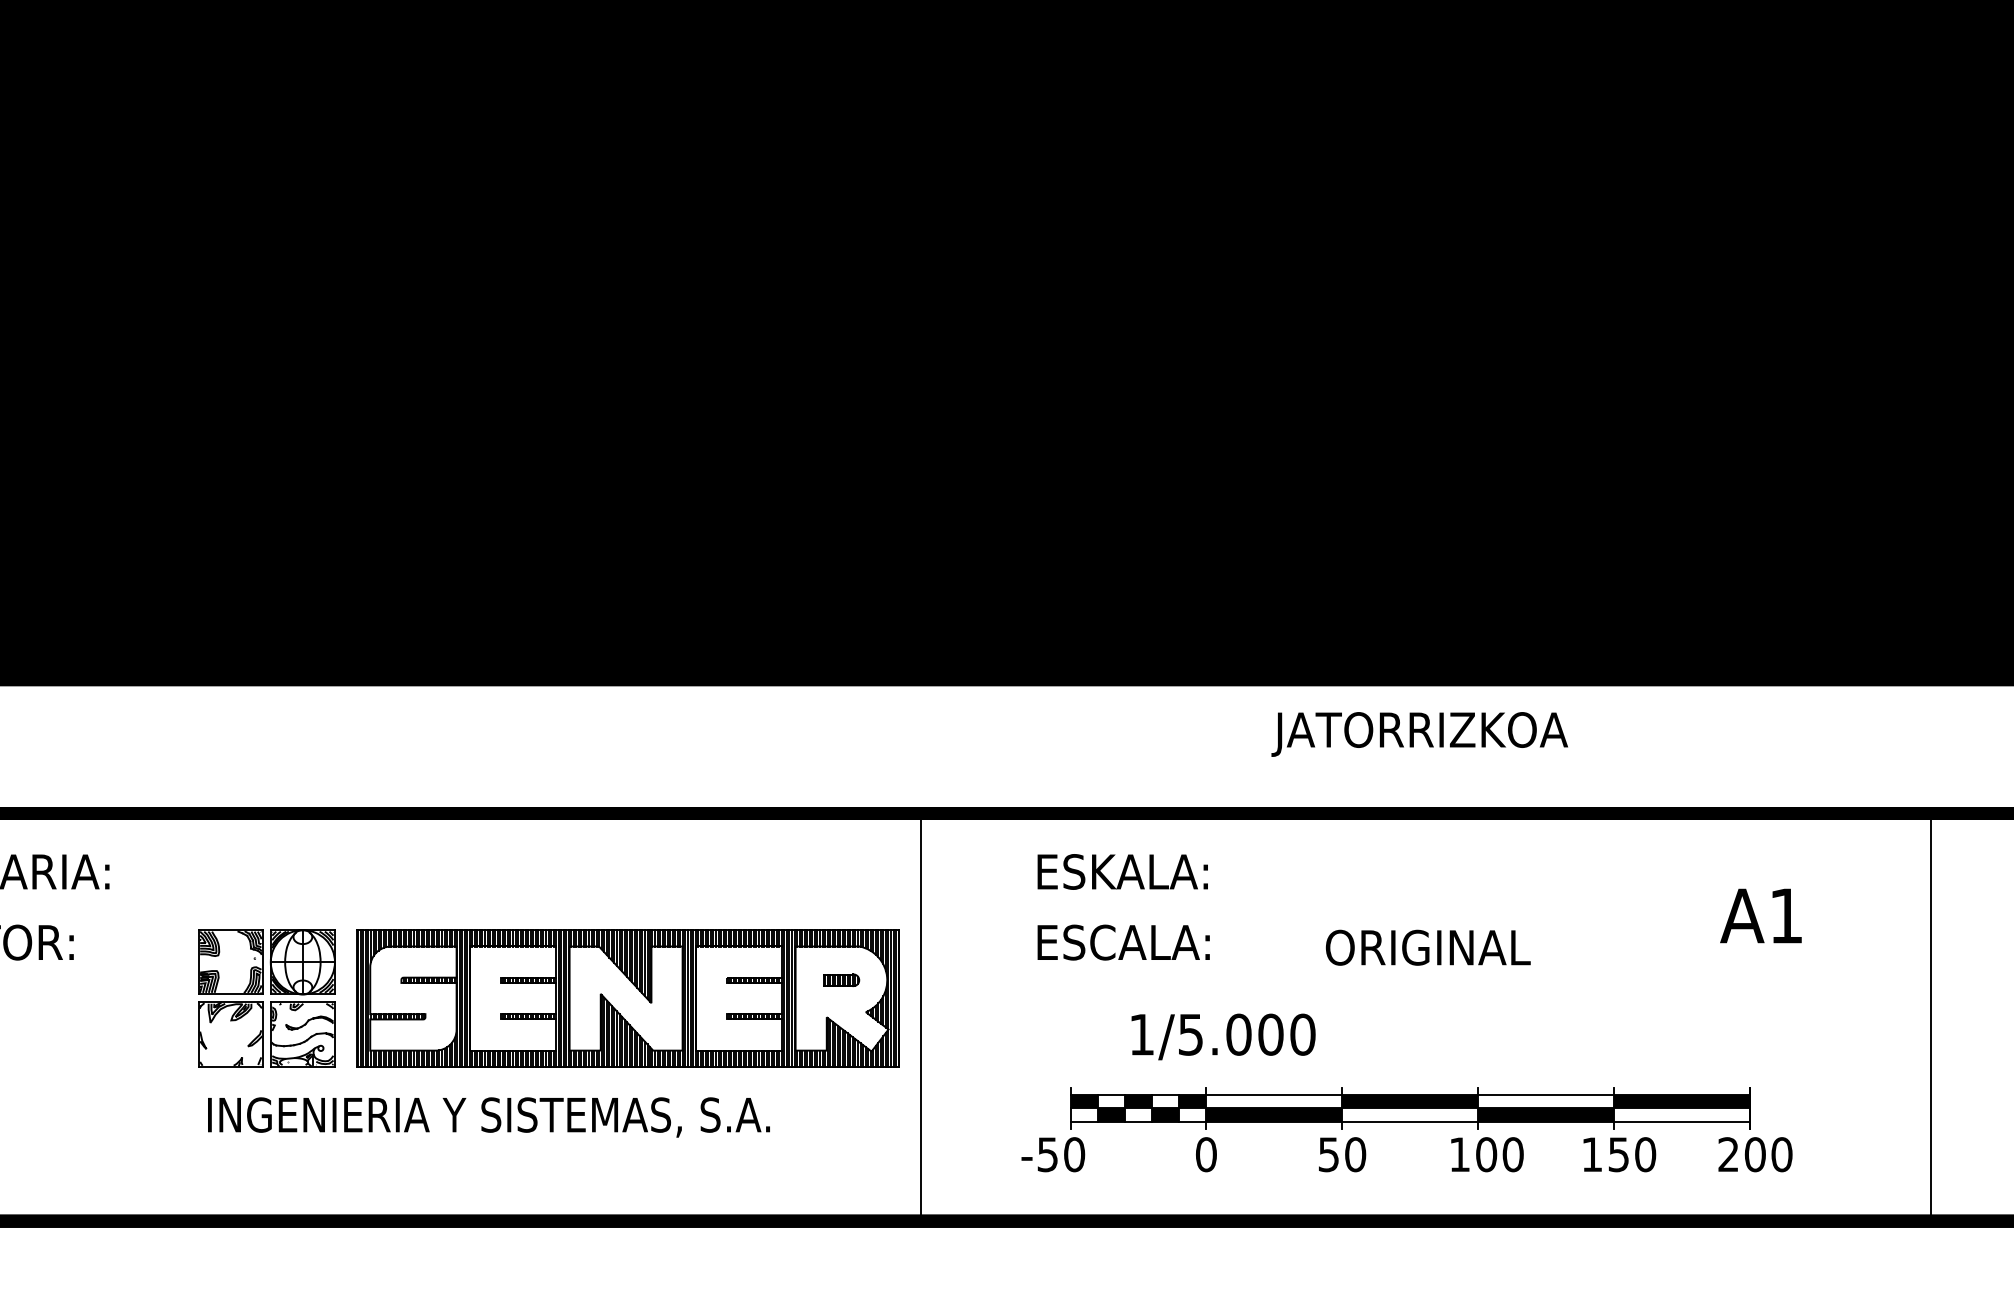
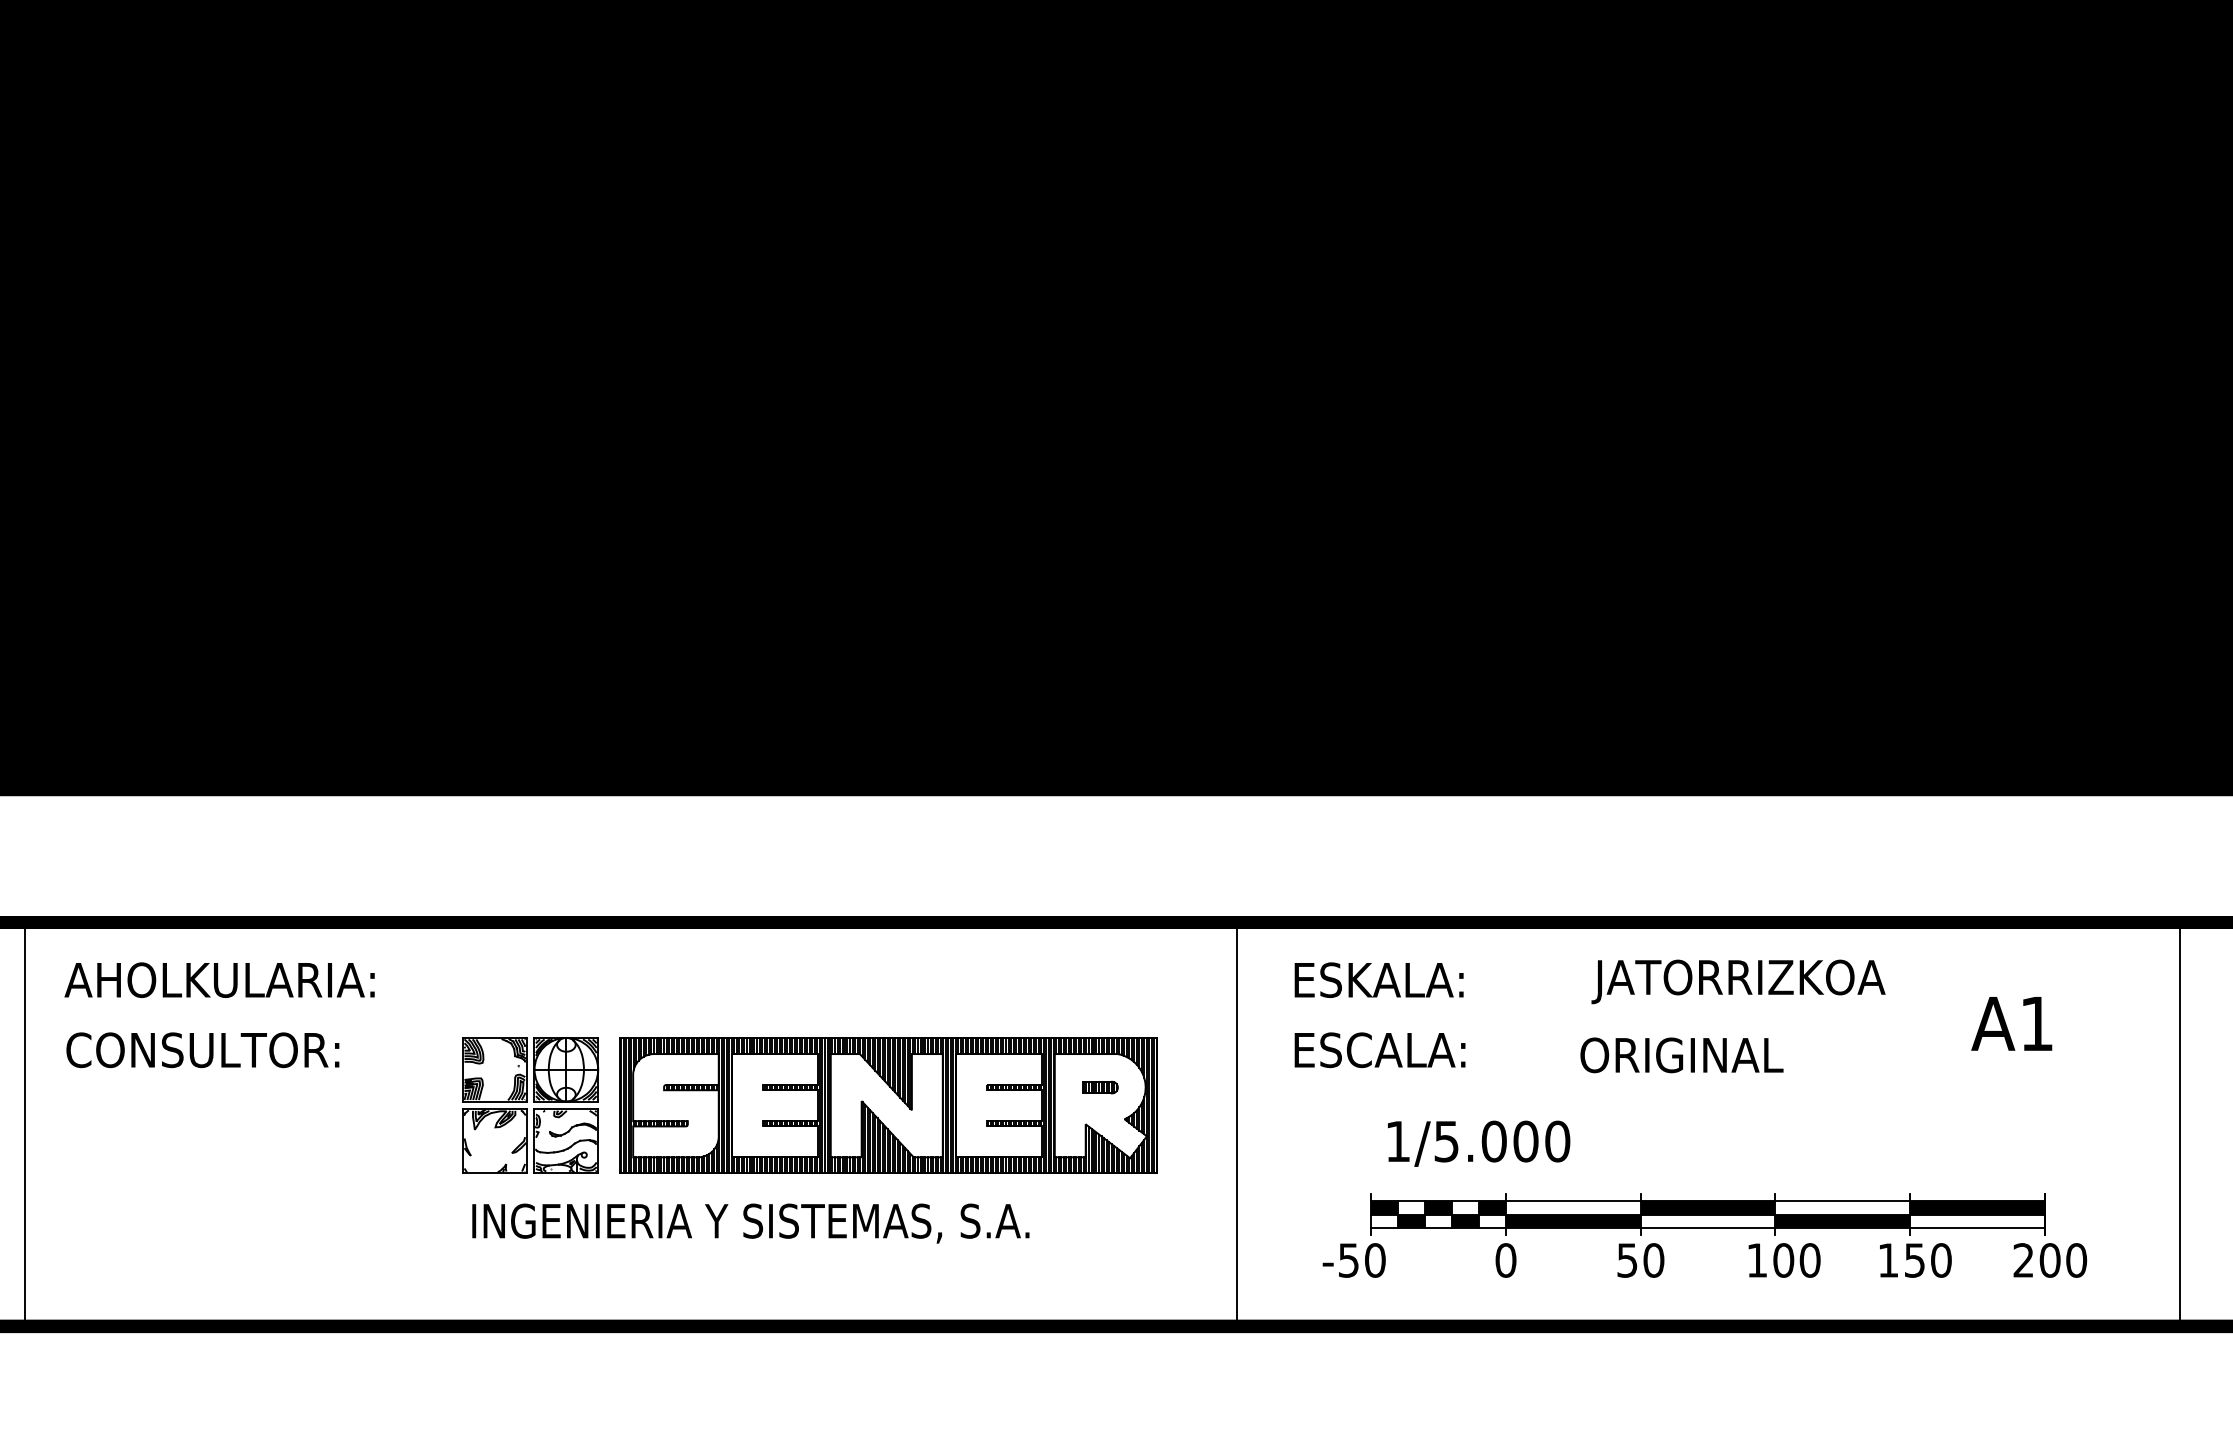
text: (1419, 734) -> (1738, 981), moved
line: (921, 1017) -> (1237, 1124), moved
part: (1406, 1122) -> (1704, 1228), moved

